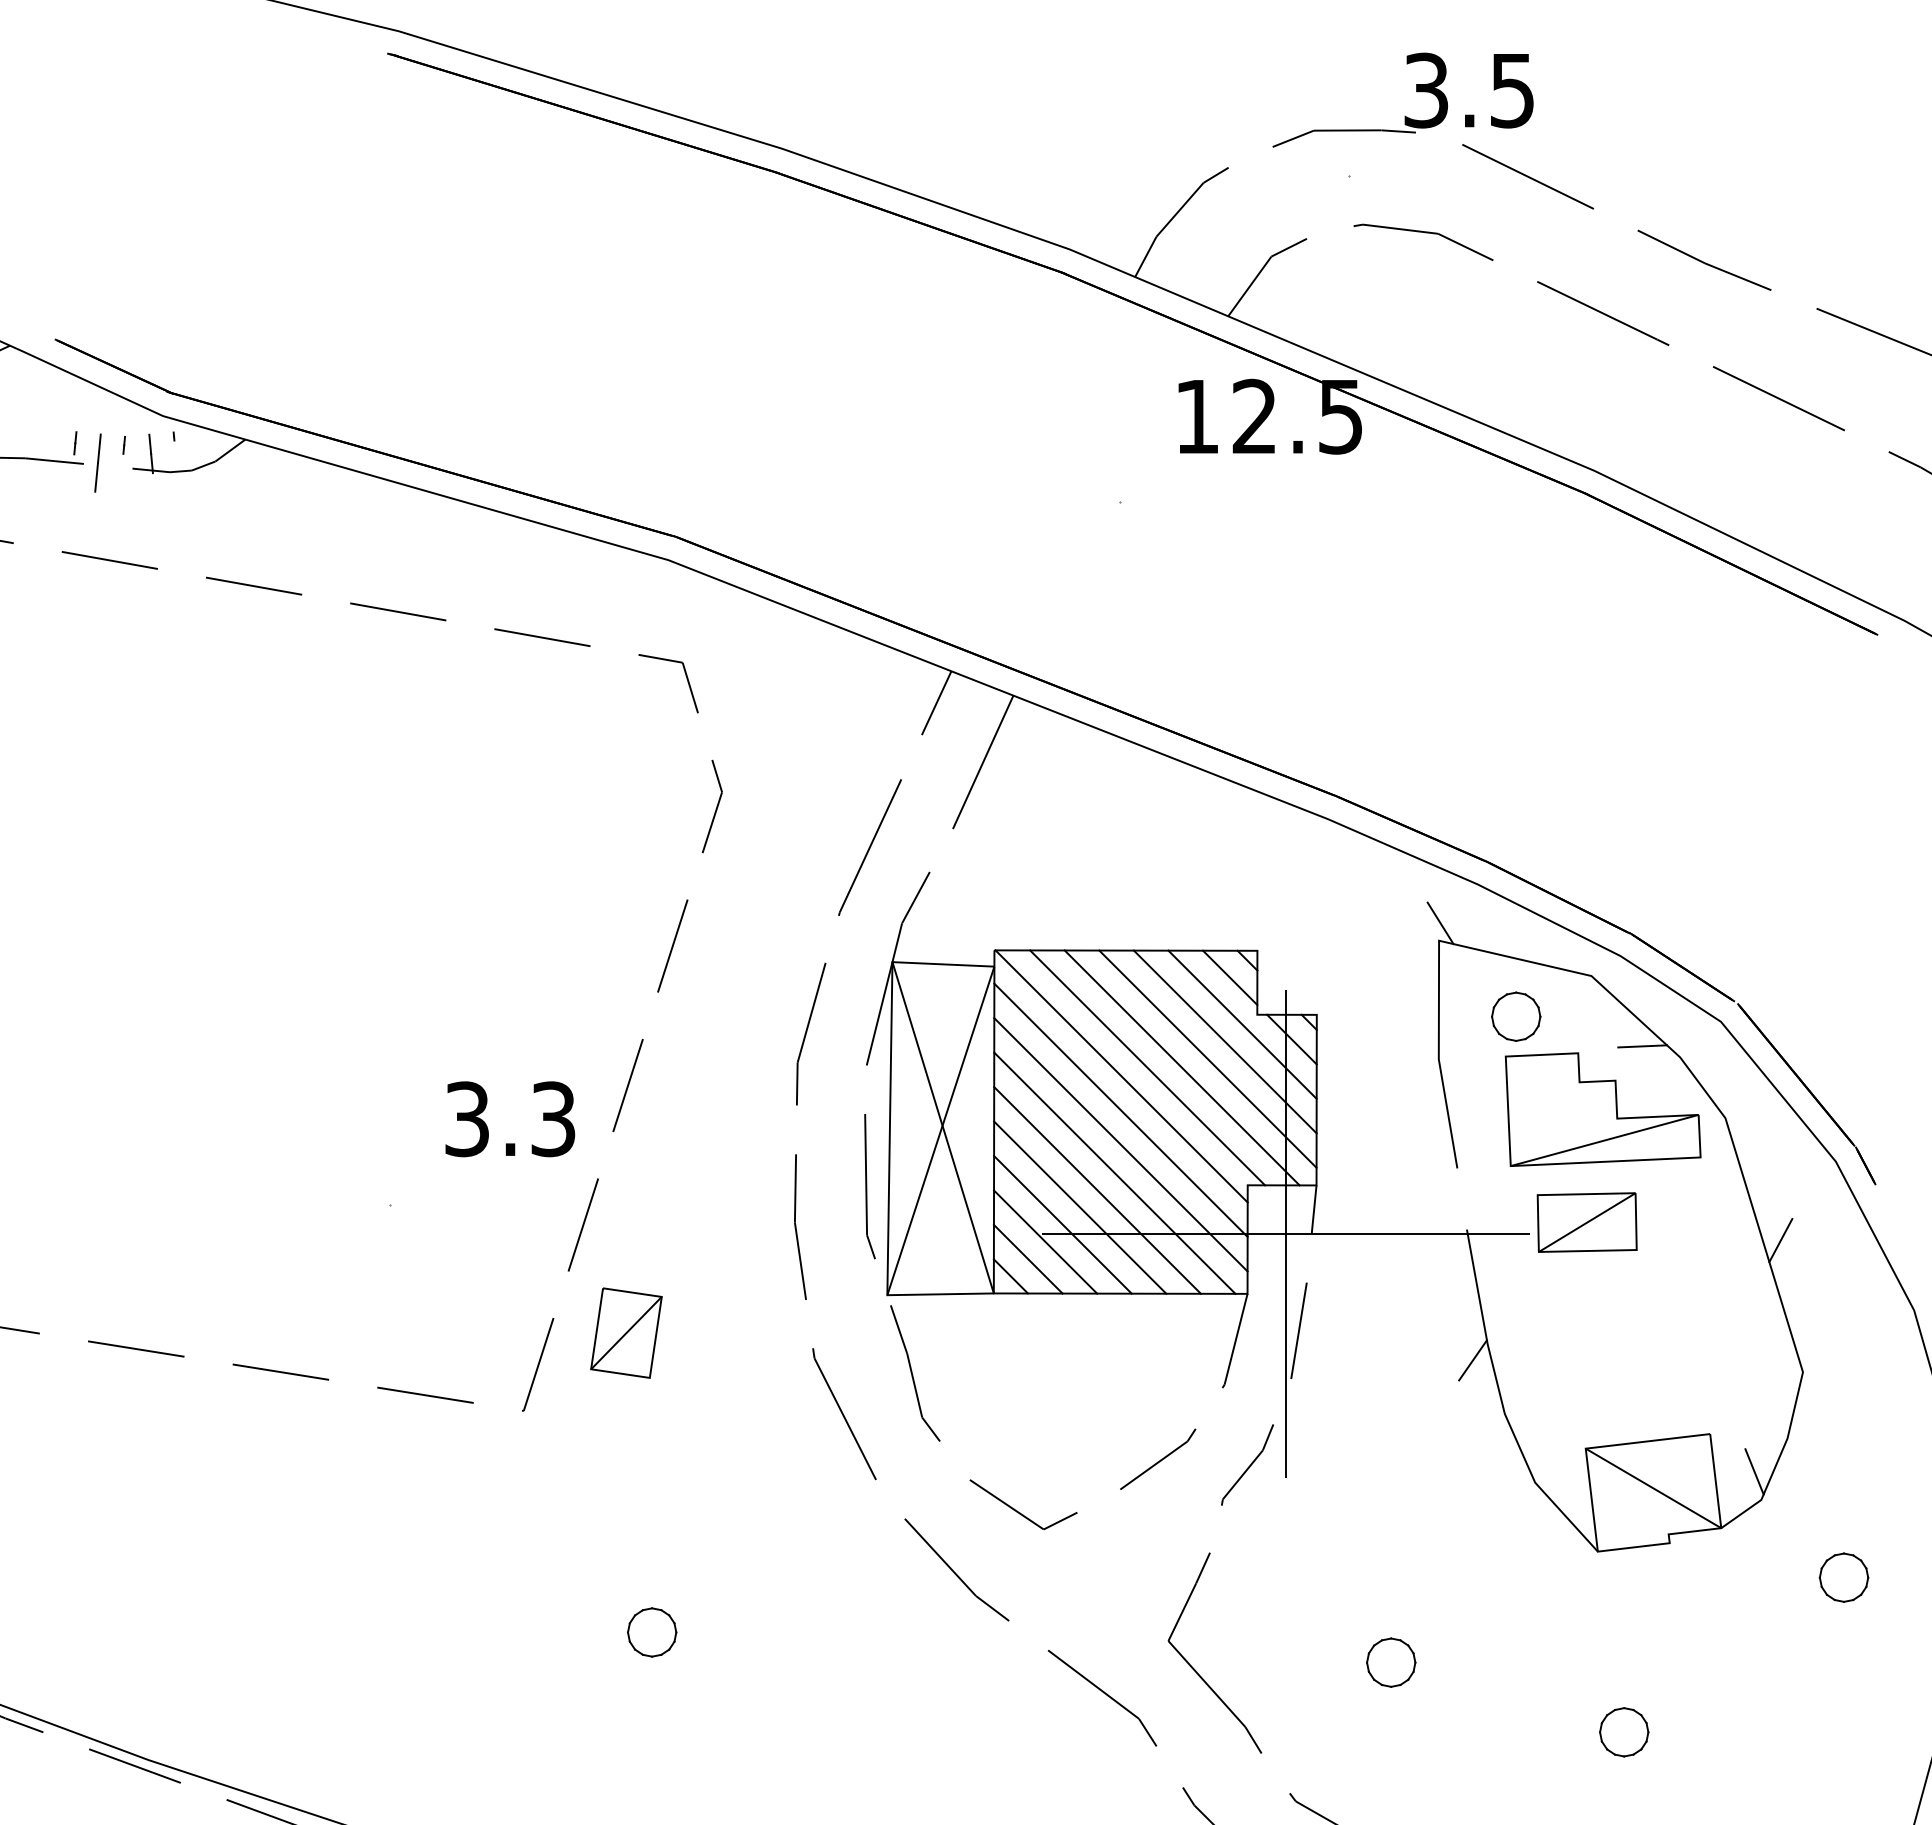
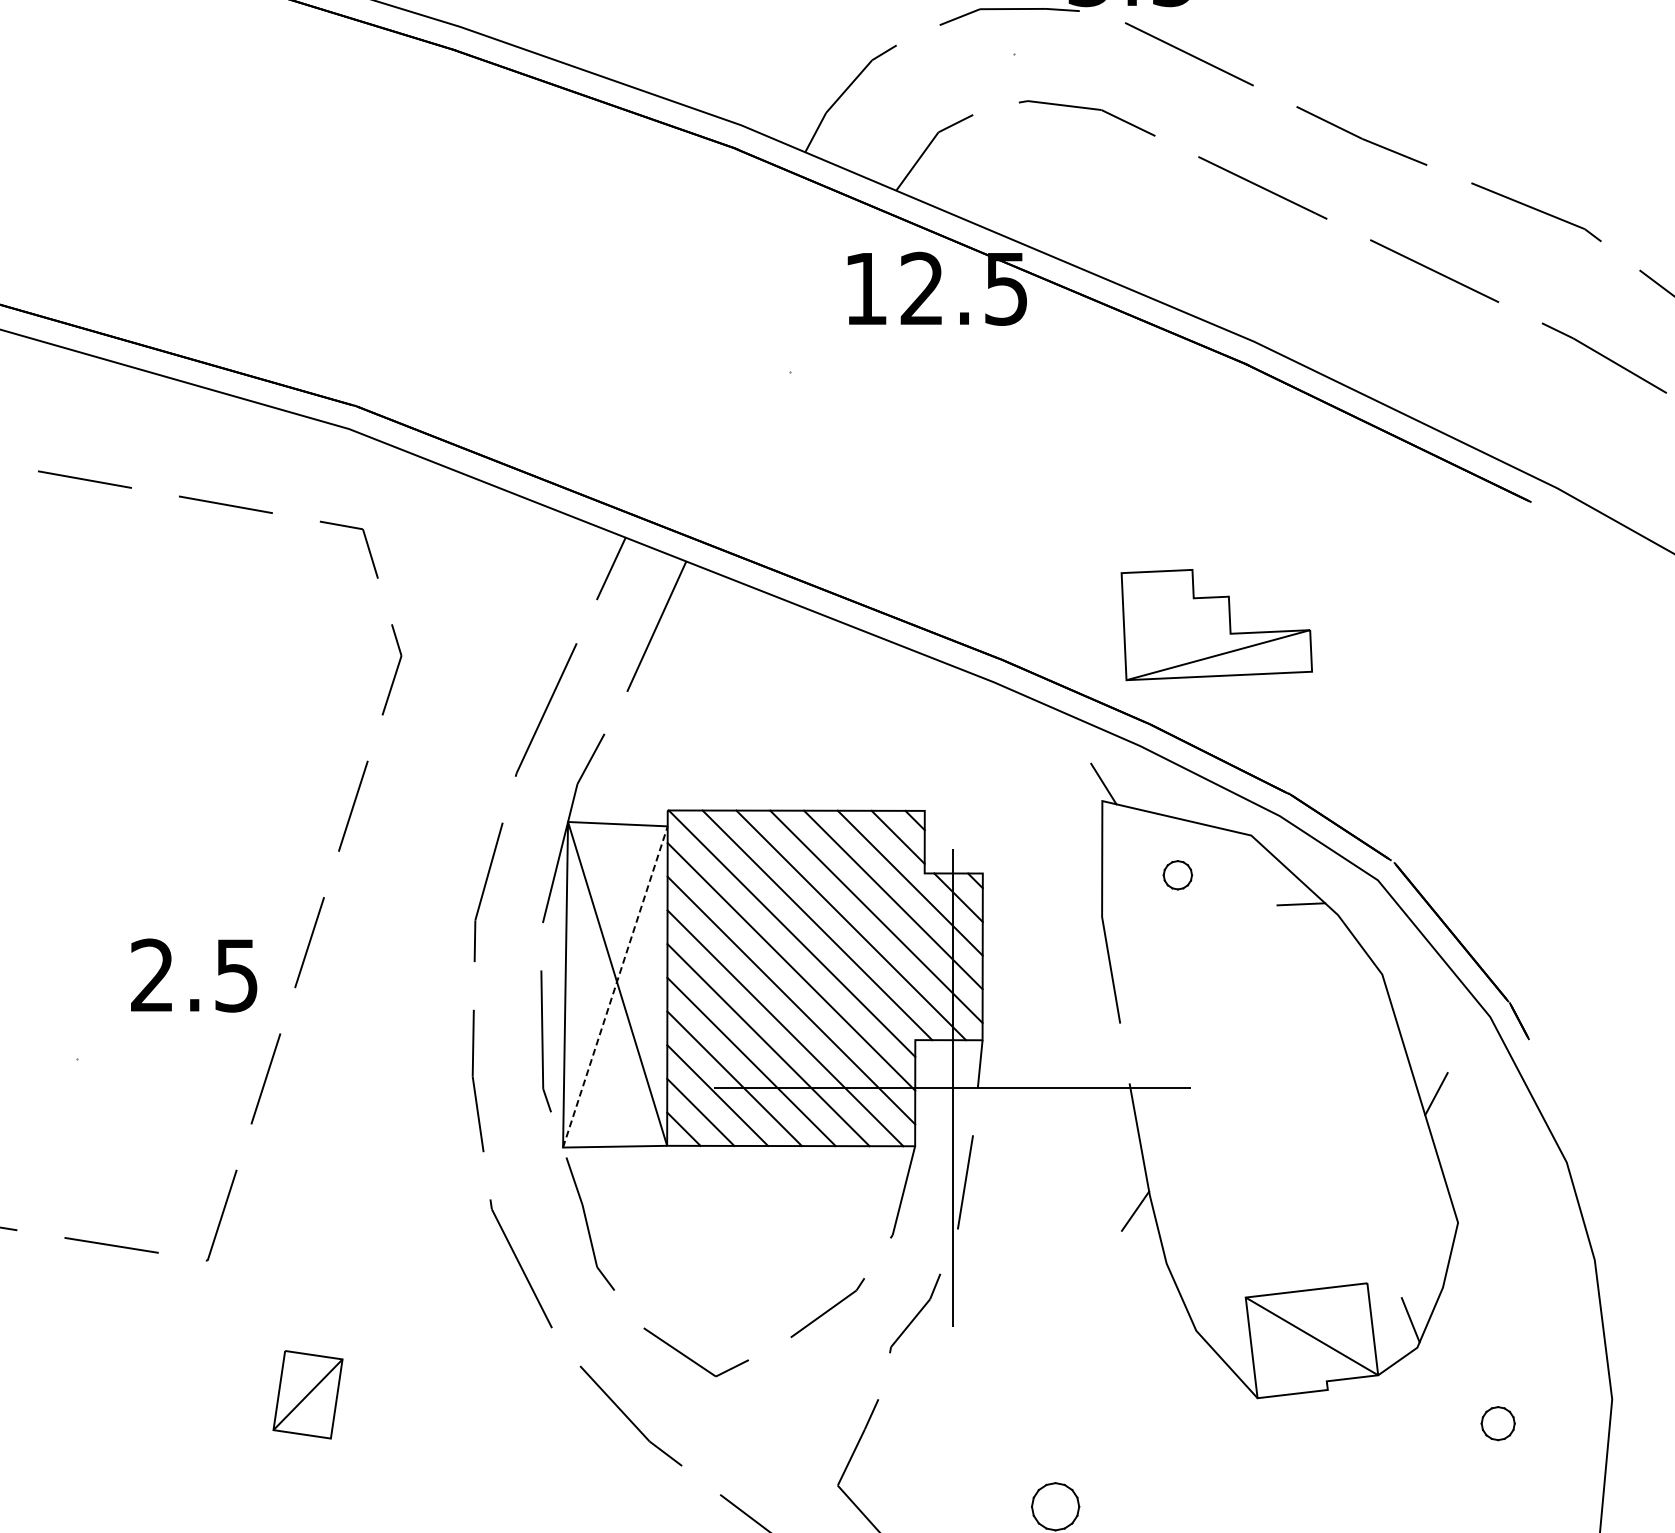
part: (1516, 1016) -> (1178, 875), size x0.6
part: (1602, 1109) -> (1216, 624), moved
text: (510, 1119) -> (194, 975), 3.3 -> 2.5
line: (940, 1130) -> (615, 986), solid -> dashed
part: (1586, 1222) -> (1246, 1076), removed
part: (626, 1332) -> (308, 1394), moved
part: (1843, 1577) -> (1497, 1423), size x0.7
part: (652, 1632) -> (333, 1477), removed

